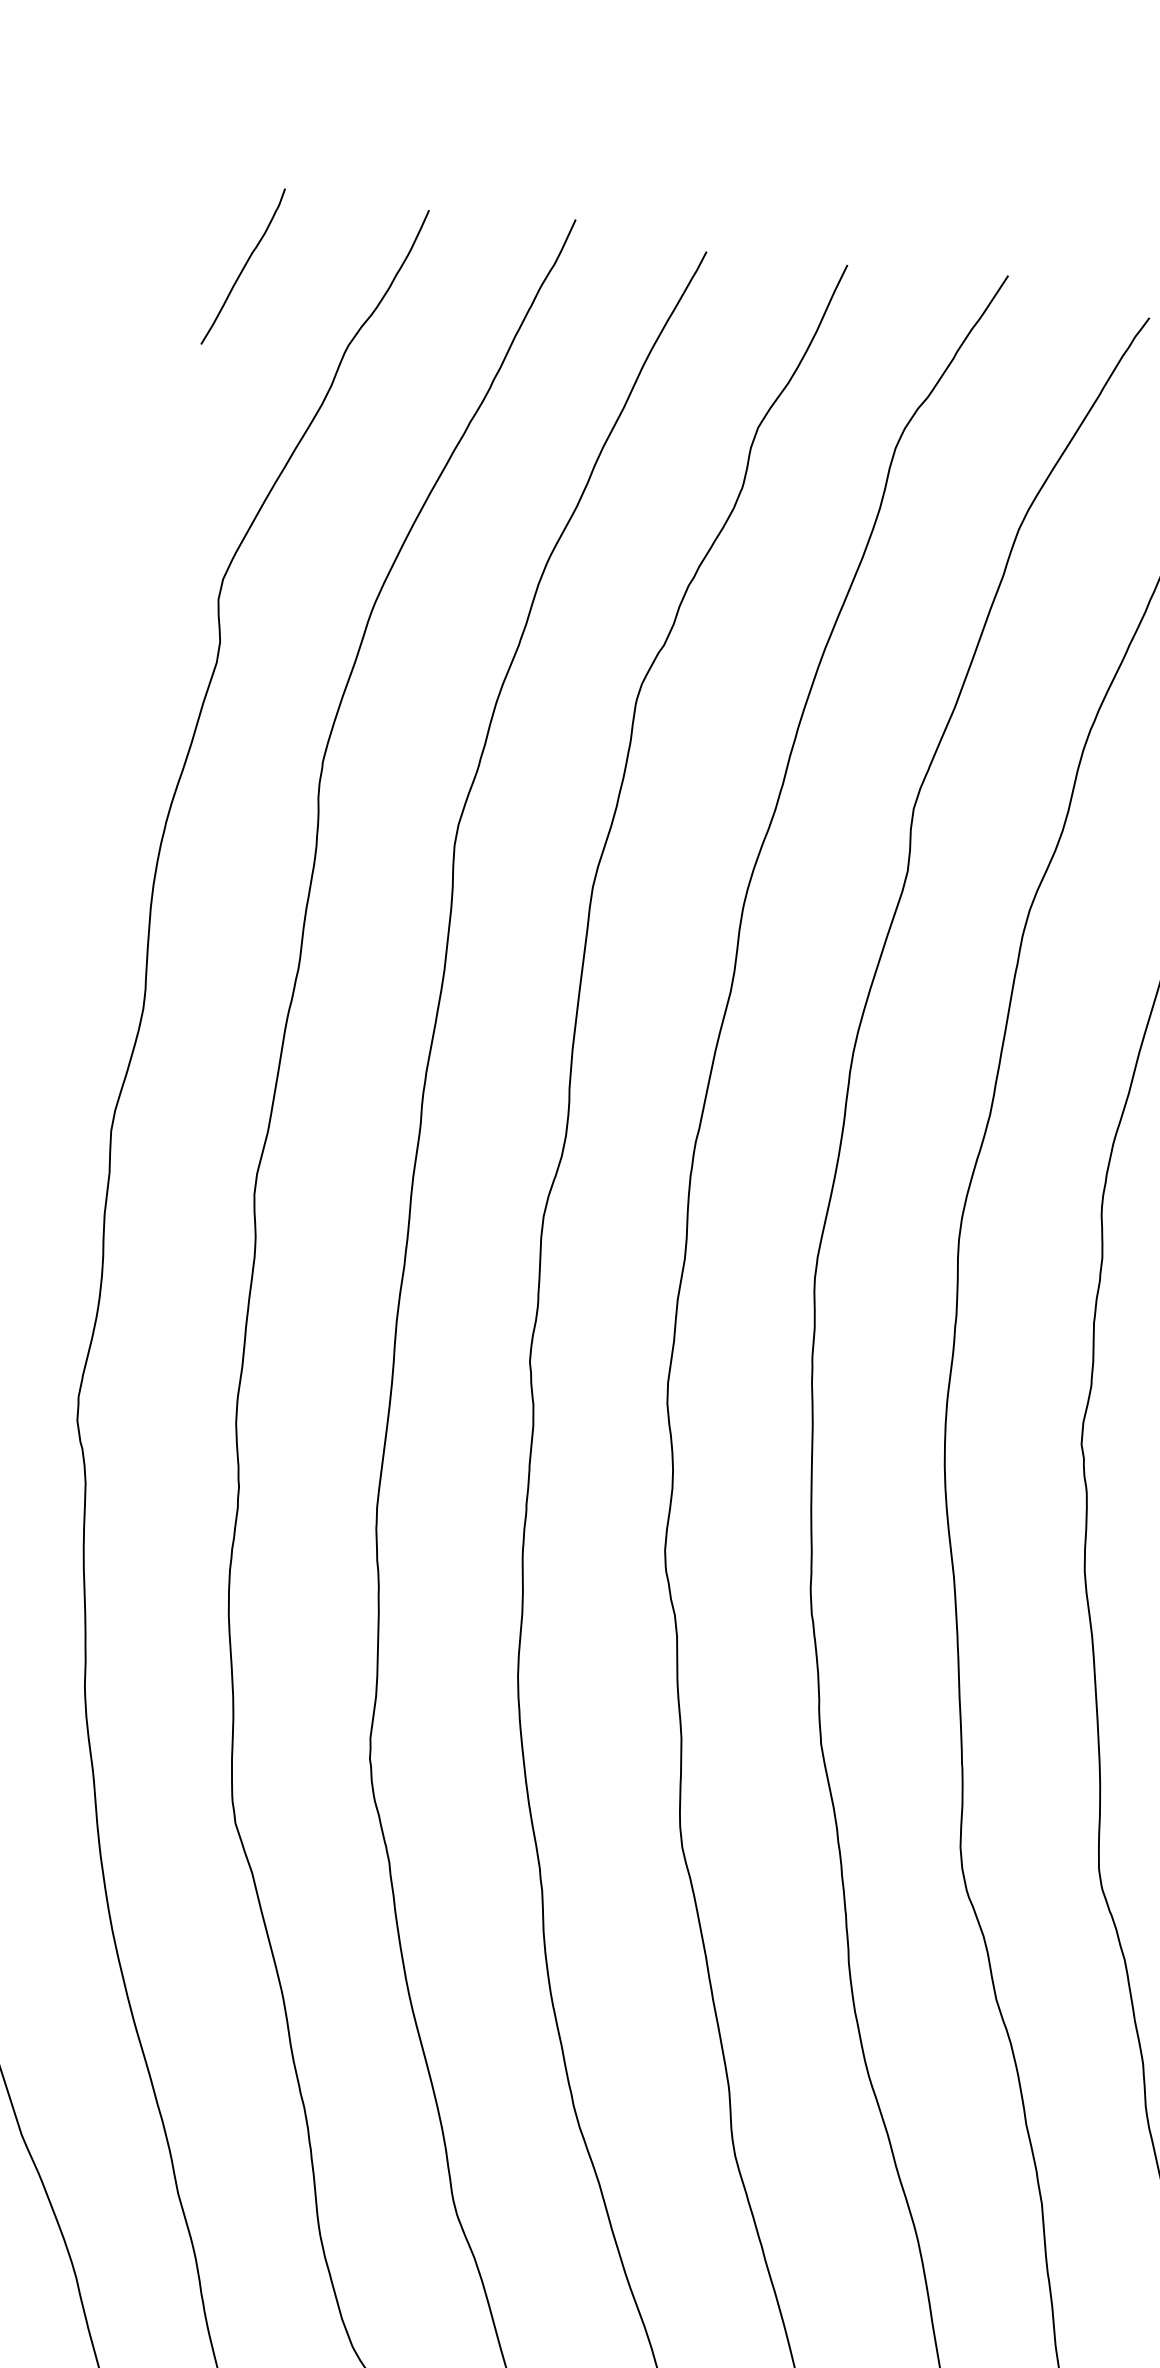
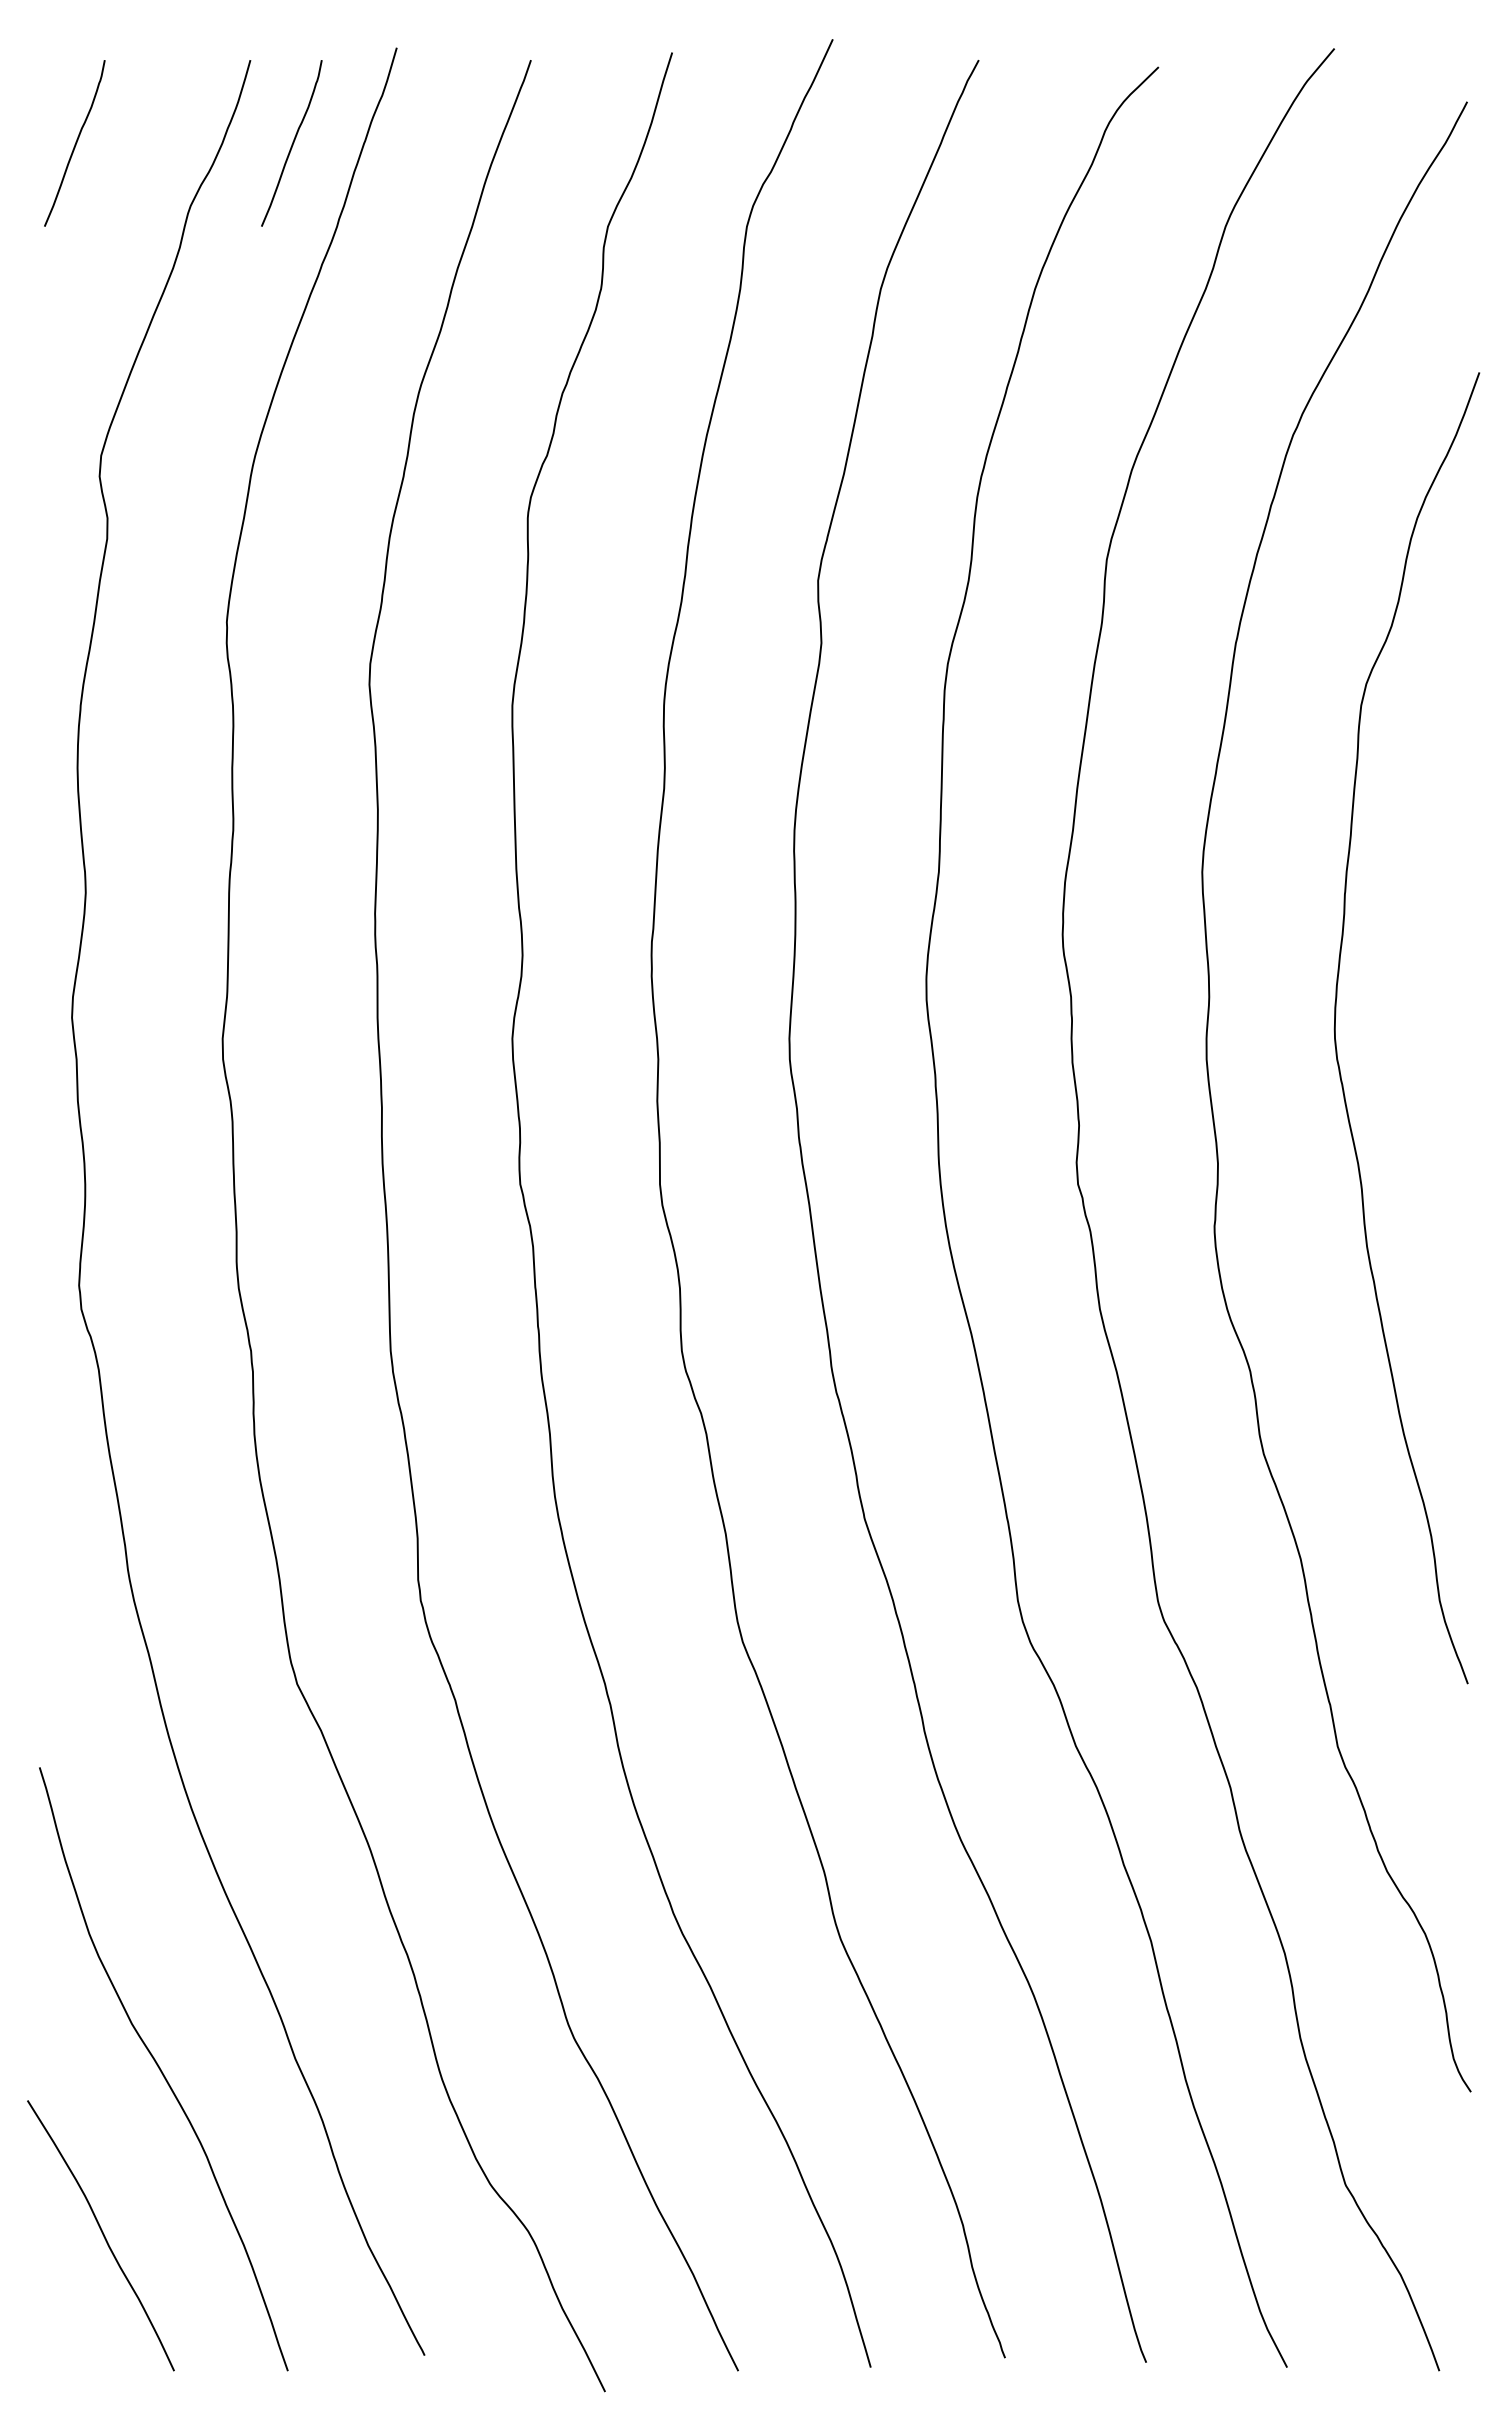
curve: (458, 298) -> (292, 143), added

